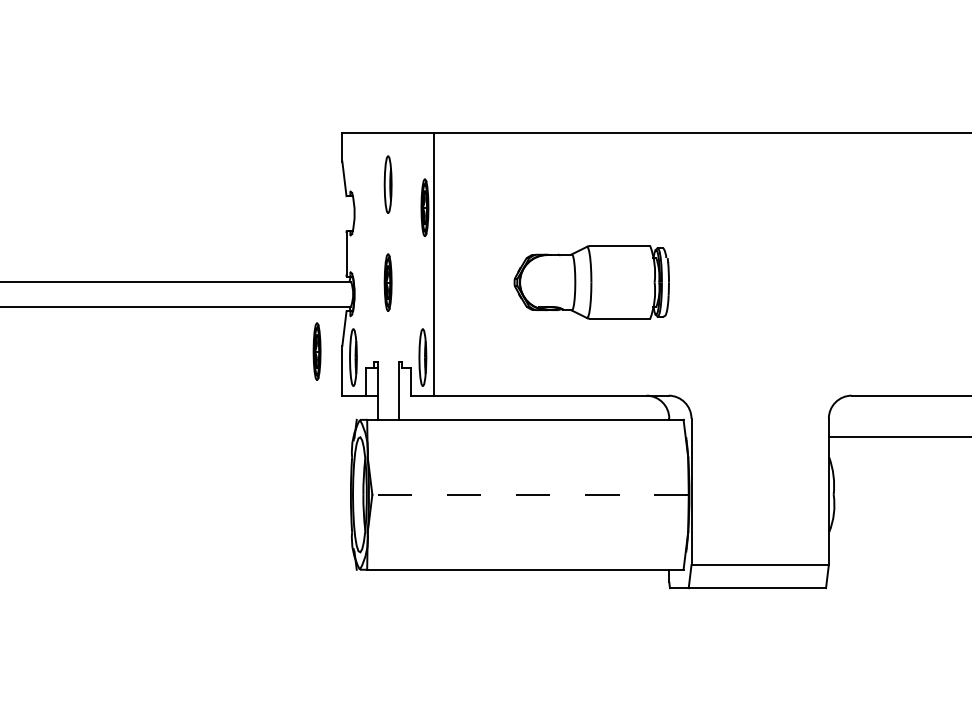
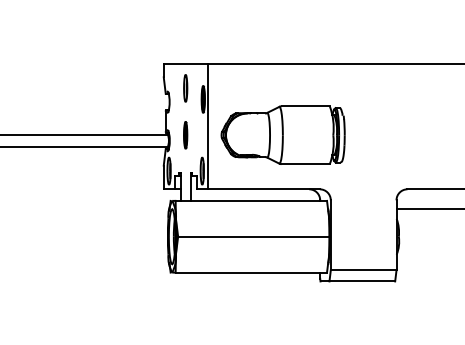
part: (590, 281) -> (282, 134), size x1.67
part: (316, 352) -> (151, 168), removed
line: (529, 494) -> (253, 236), dashed -> solid

